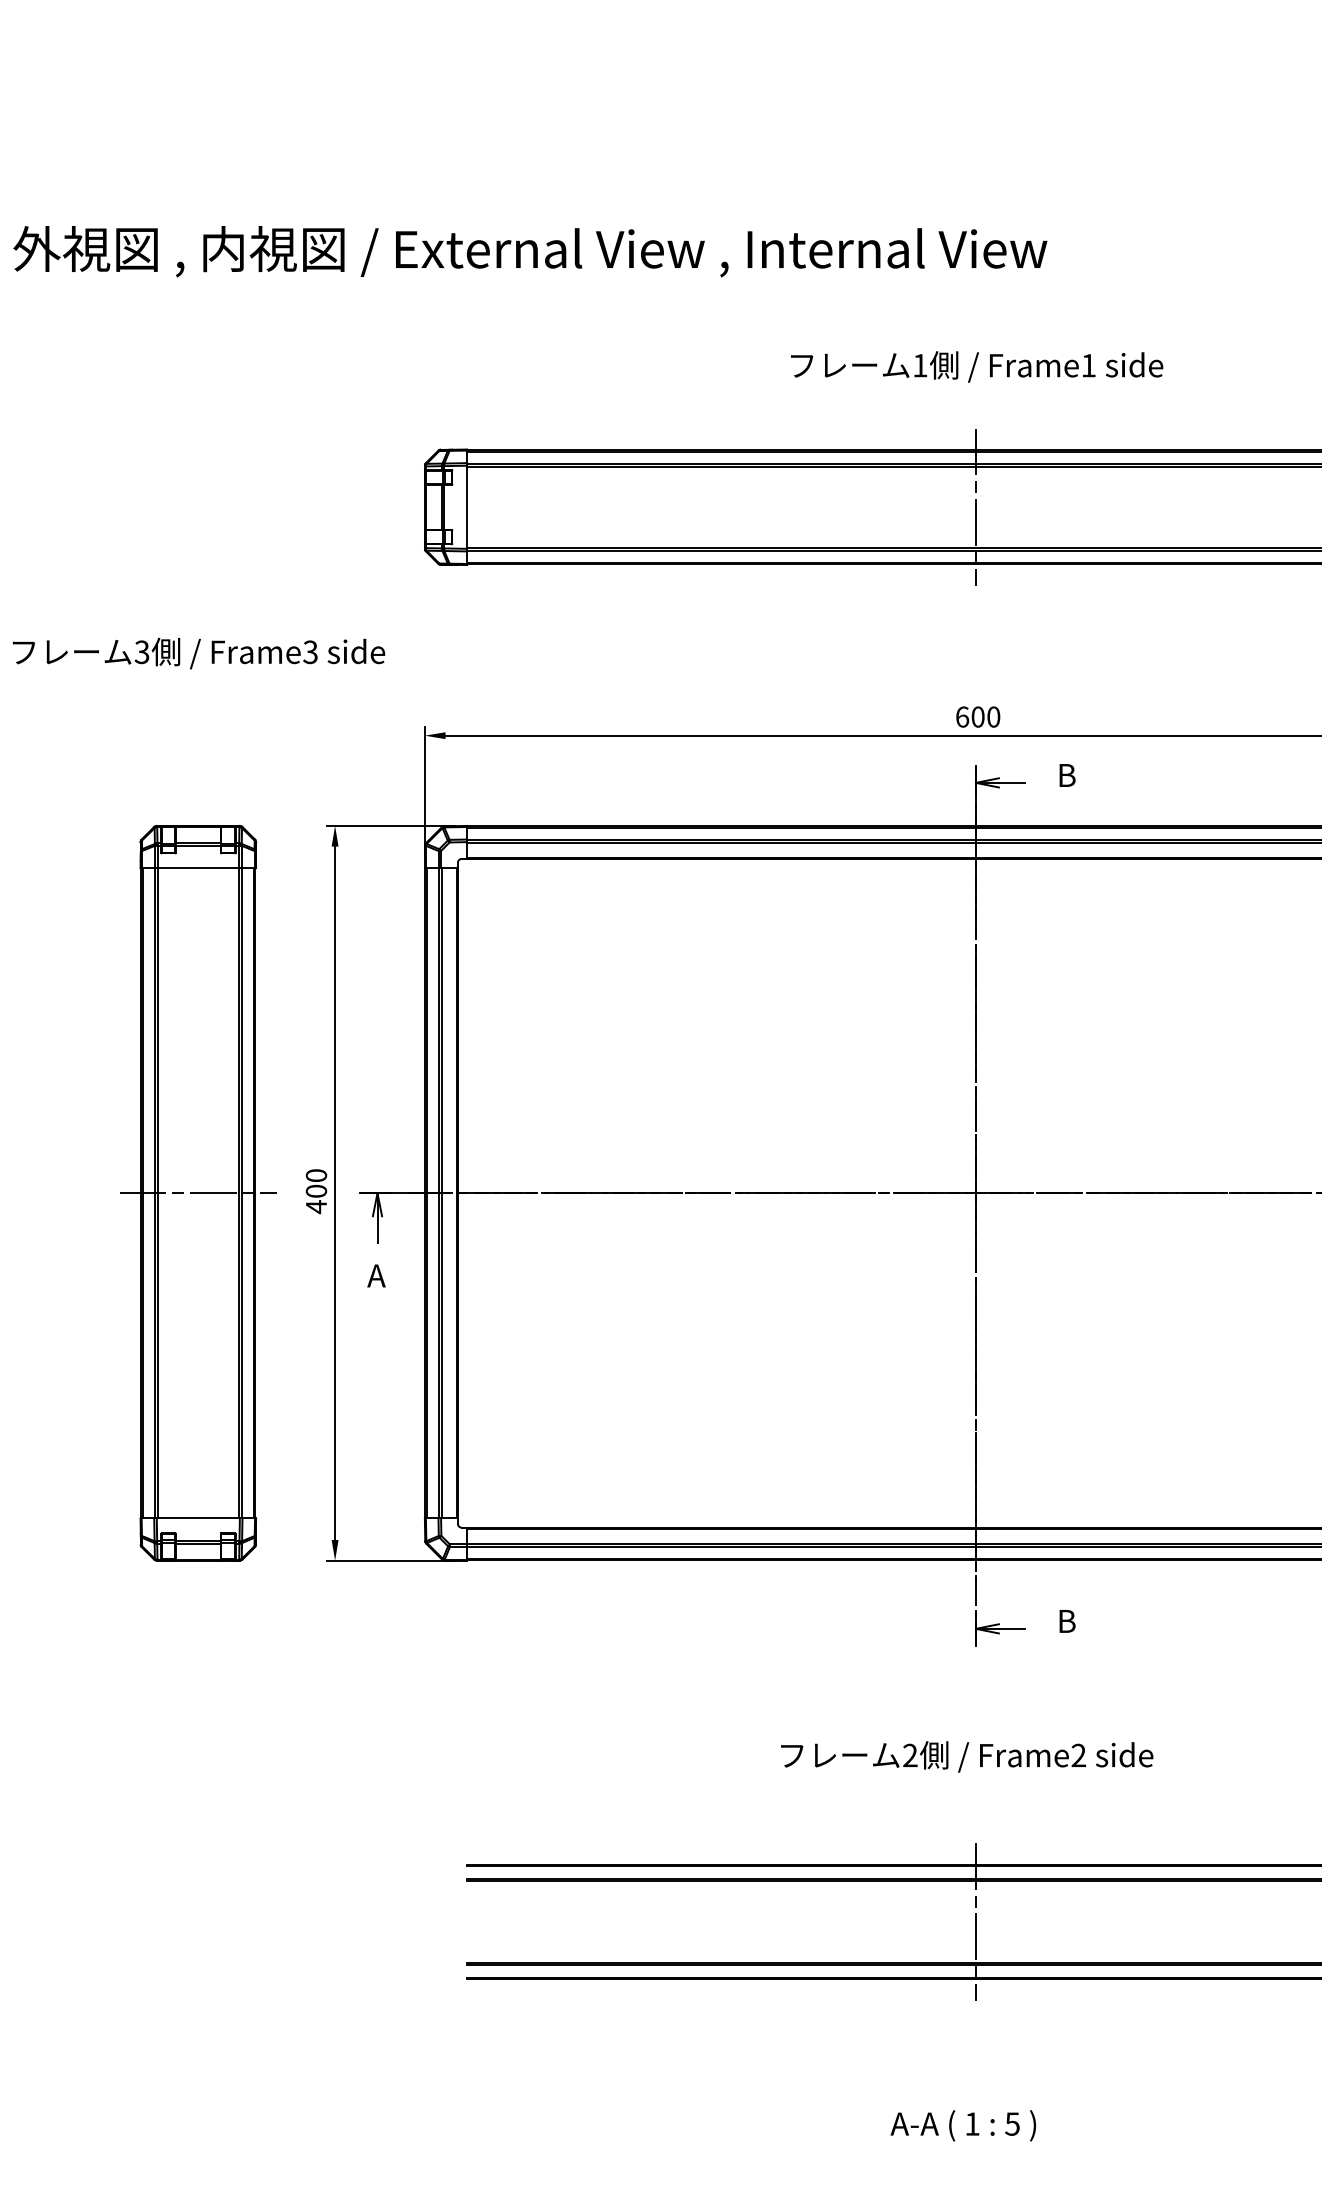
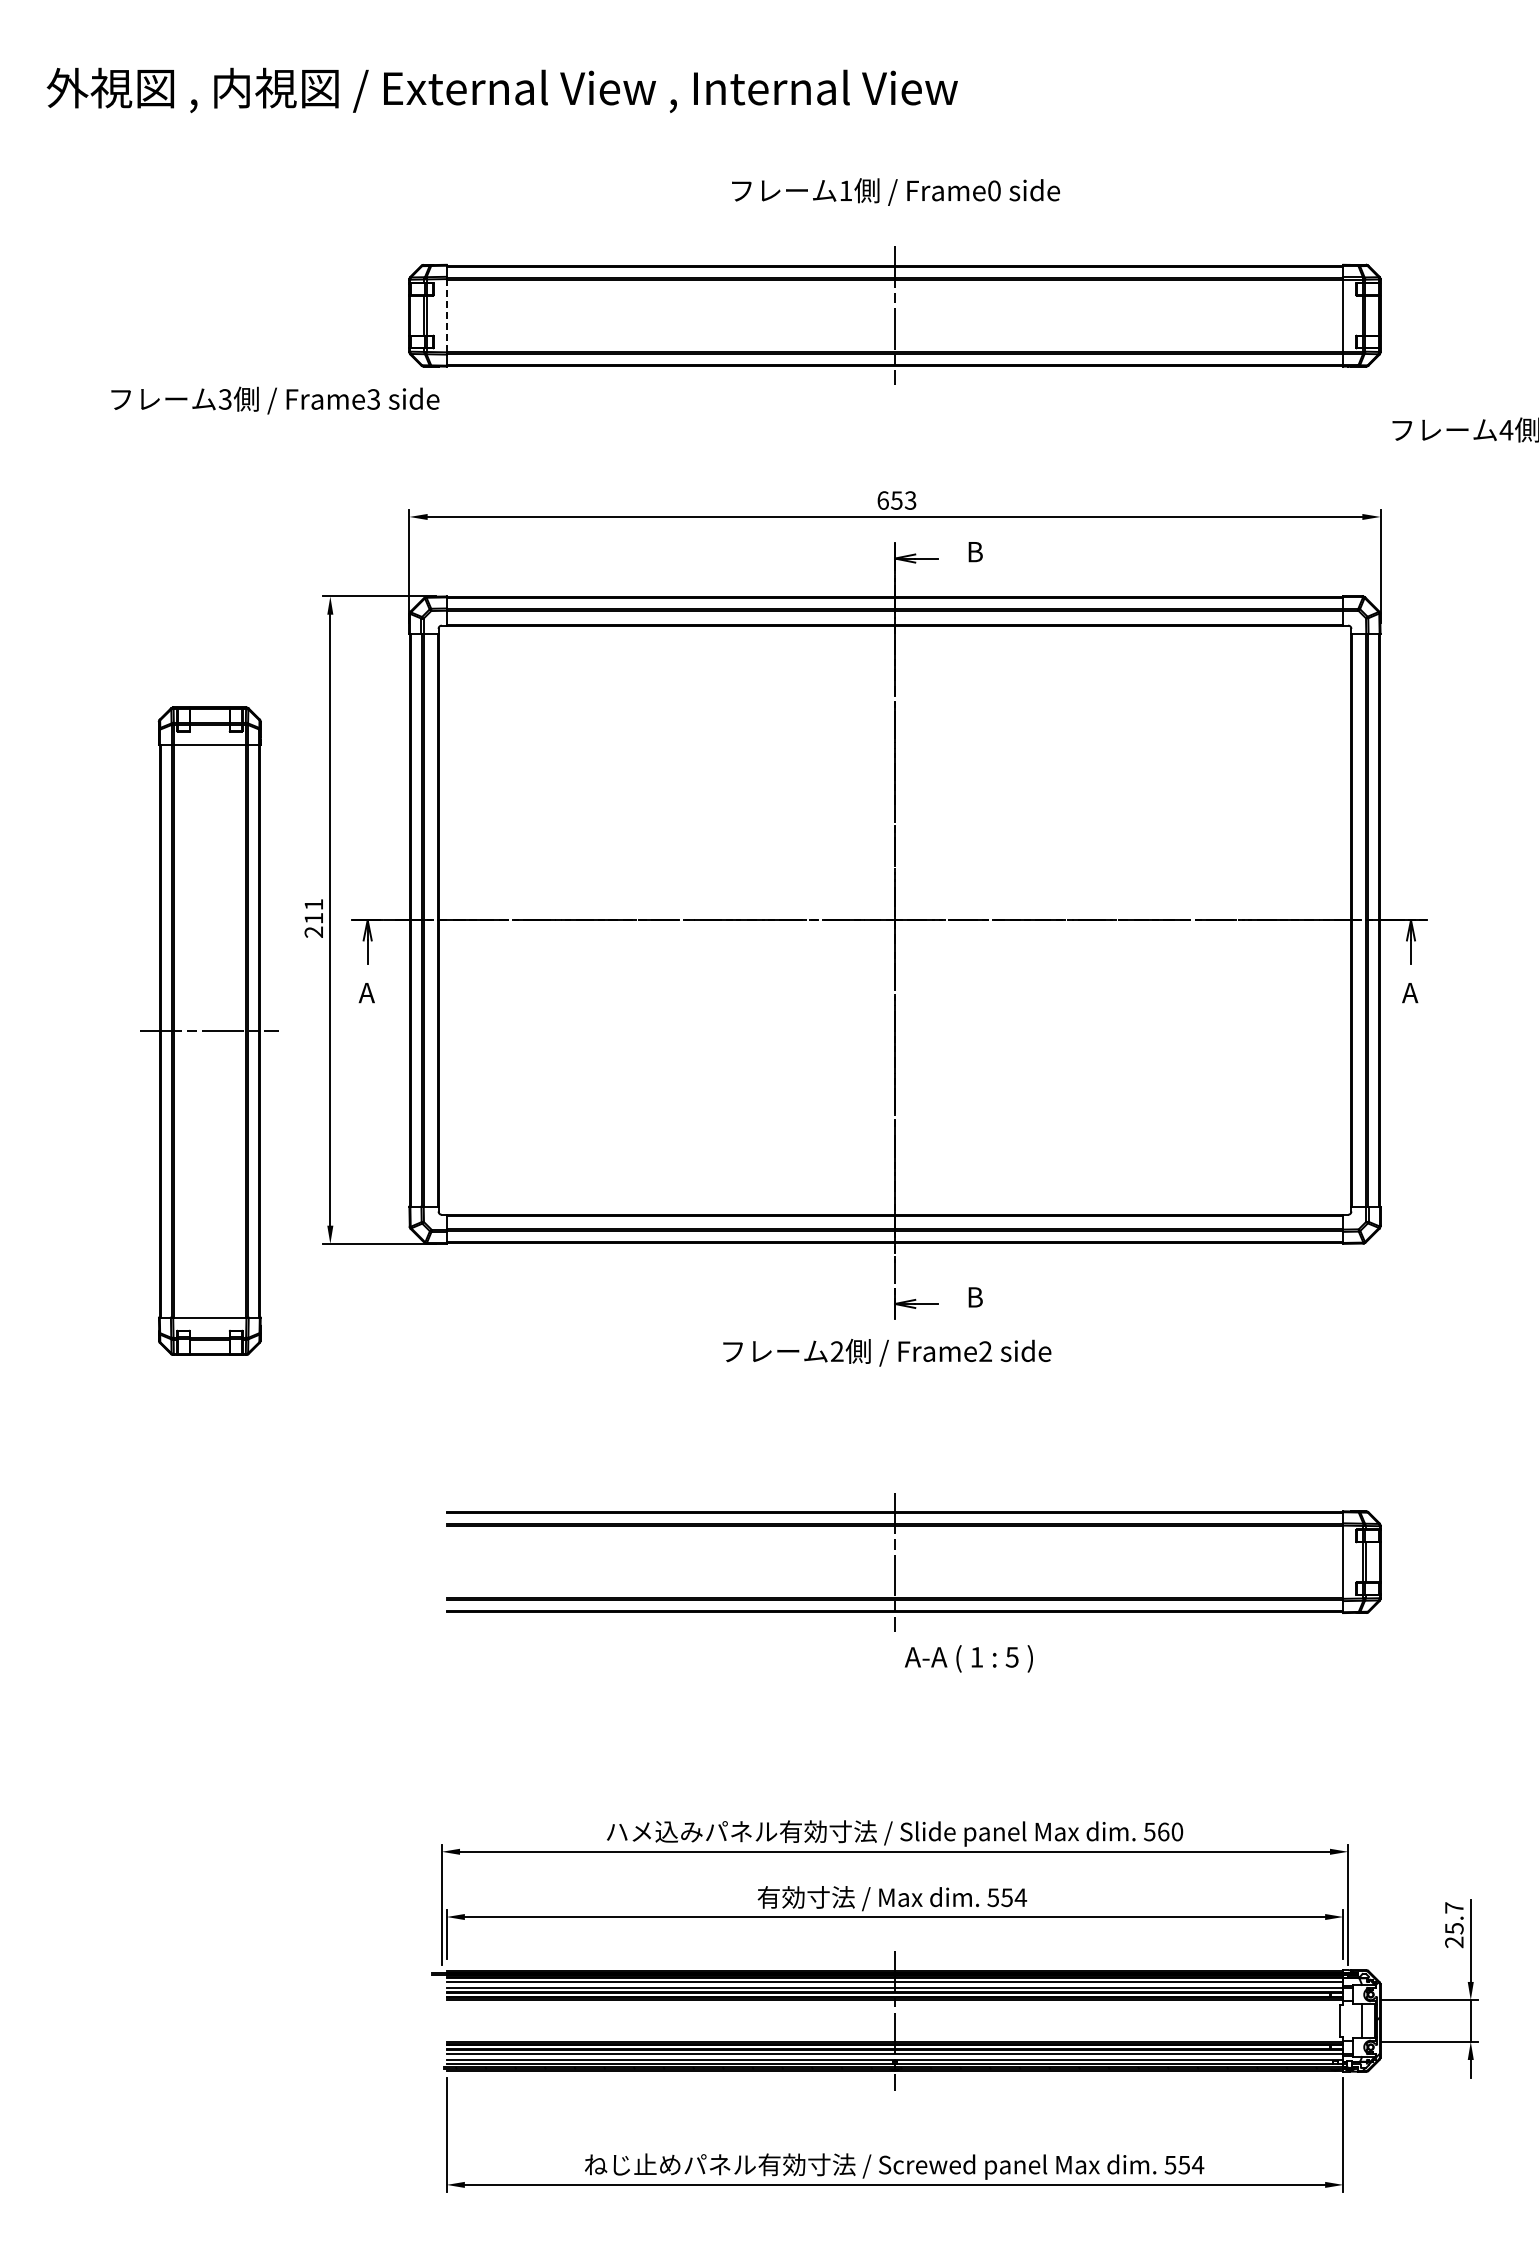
text: (1088, 365) -> (994, 190), Frame1 -> Frame0
line: (466, 507) -> (446, 315), solid -> dashed
text: (199, 653) -> (275, 400), moved
text: (985, 716) -> (903, 500), 600 -> 653
text: (315, 1191) -> (313, 918), 400 -> 211
part: (197, 1192) -> (209, 1030), moved
text: (967, 1756) -> (887, 1352), moved
text: (962, 2125) -> (968, 1658), moved

